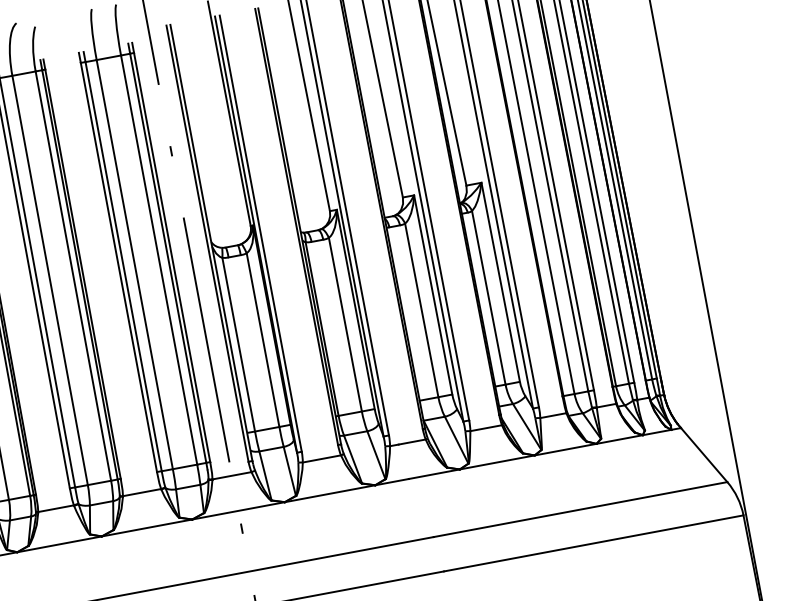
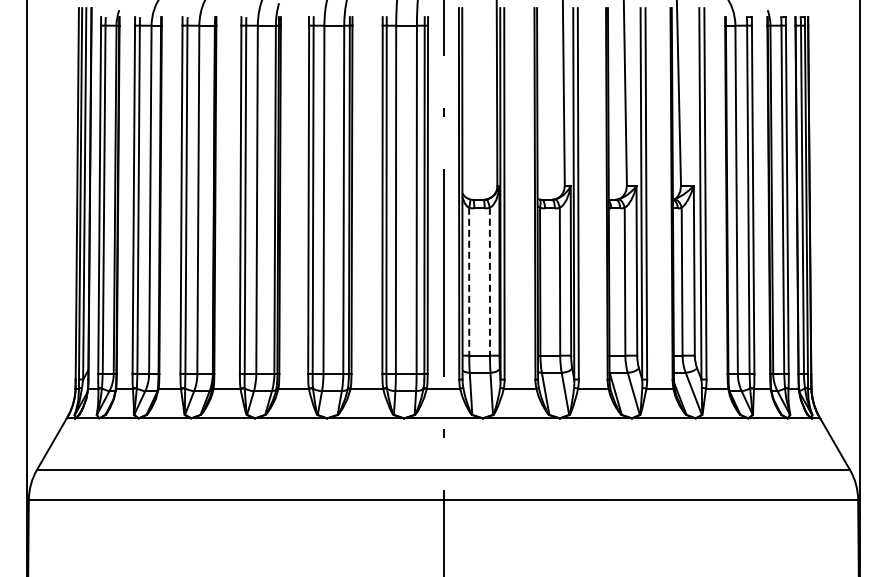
line: (262, 339) -> (489, 281), solid -> dashed
line: (239, 344) -> (469, 281), solid -> dashed

